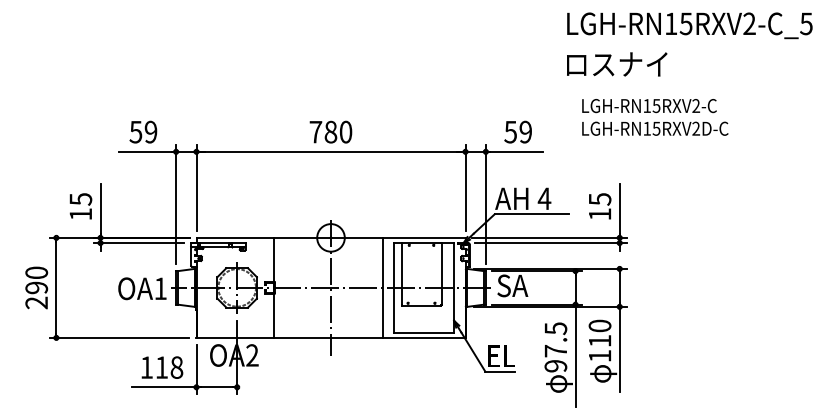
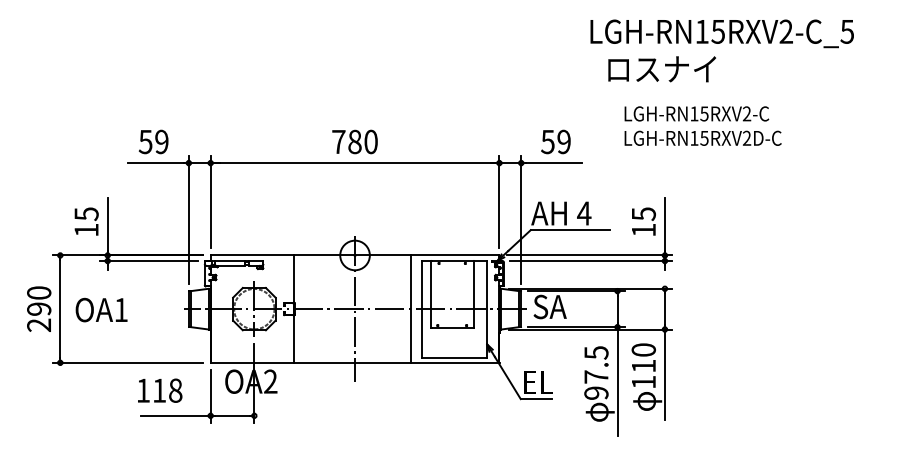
text: (689, 25) -> (721, 33), moved
text: (142, 288) -> (101, 309), moved
text: (162, 367) -> (160, 390), moved

